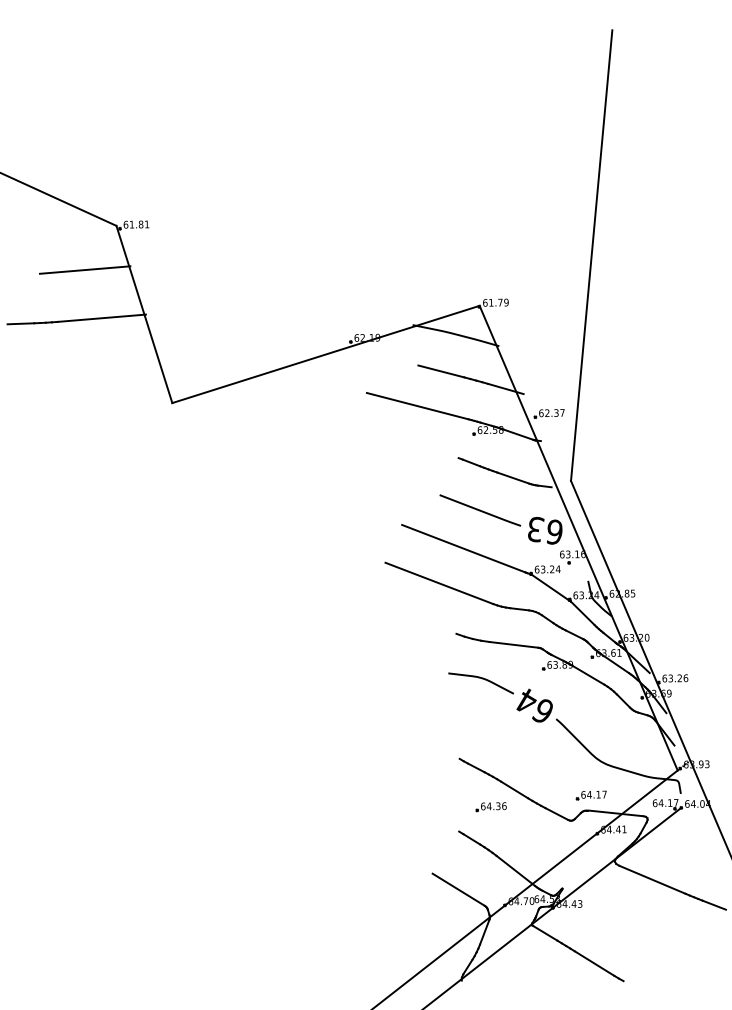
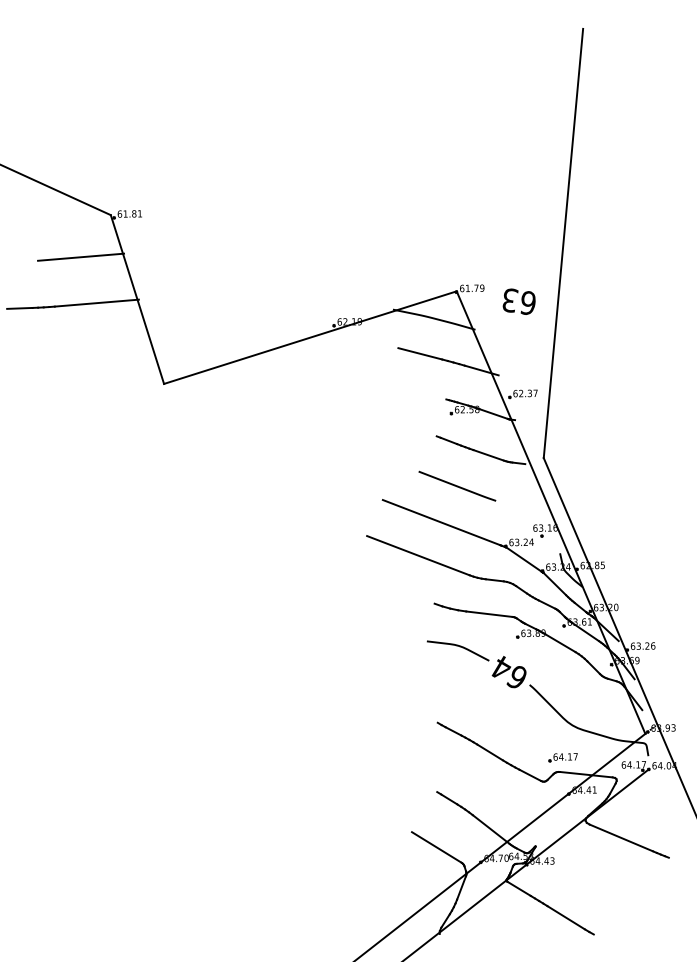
line: (417, 405) -> (397, 386), removed
text: (545, 530) -> (519, 301), moved
part: (490, 807) -> (467, 769), removed
line: (714, 904) -> (680, 861), removed

